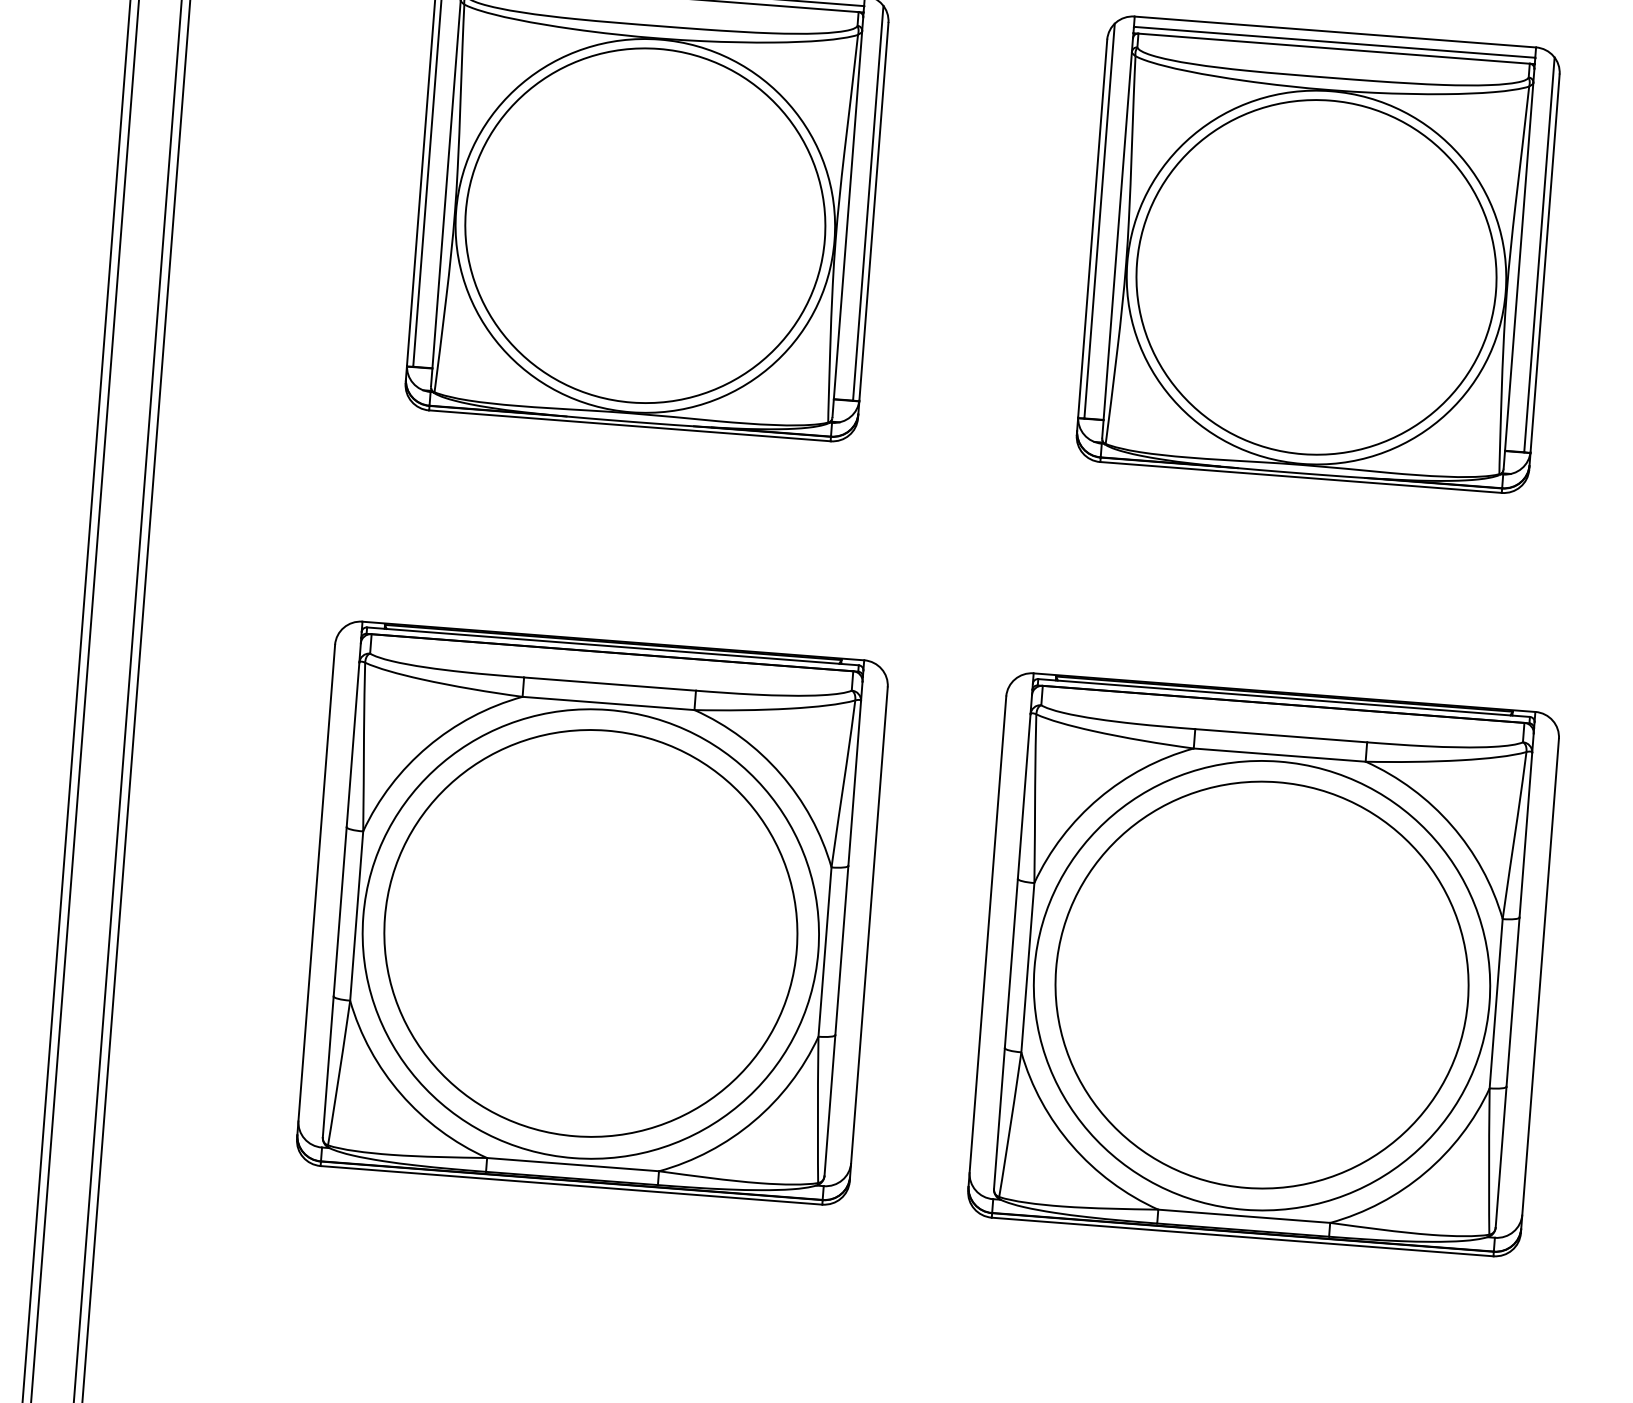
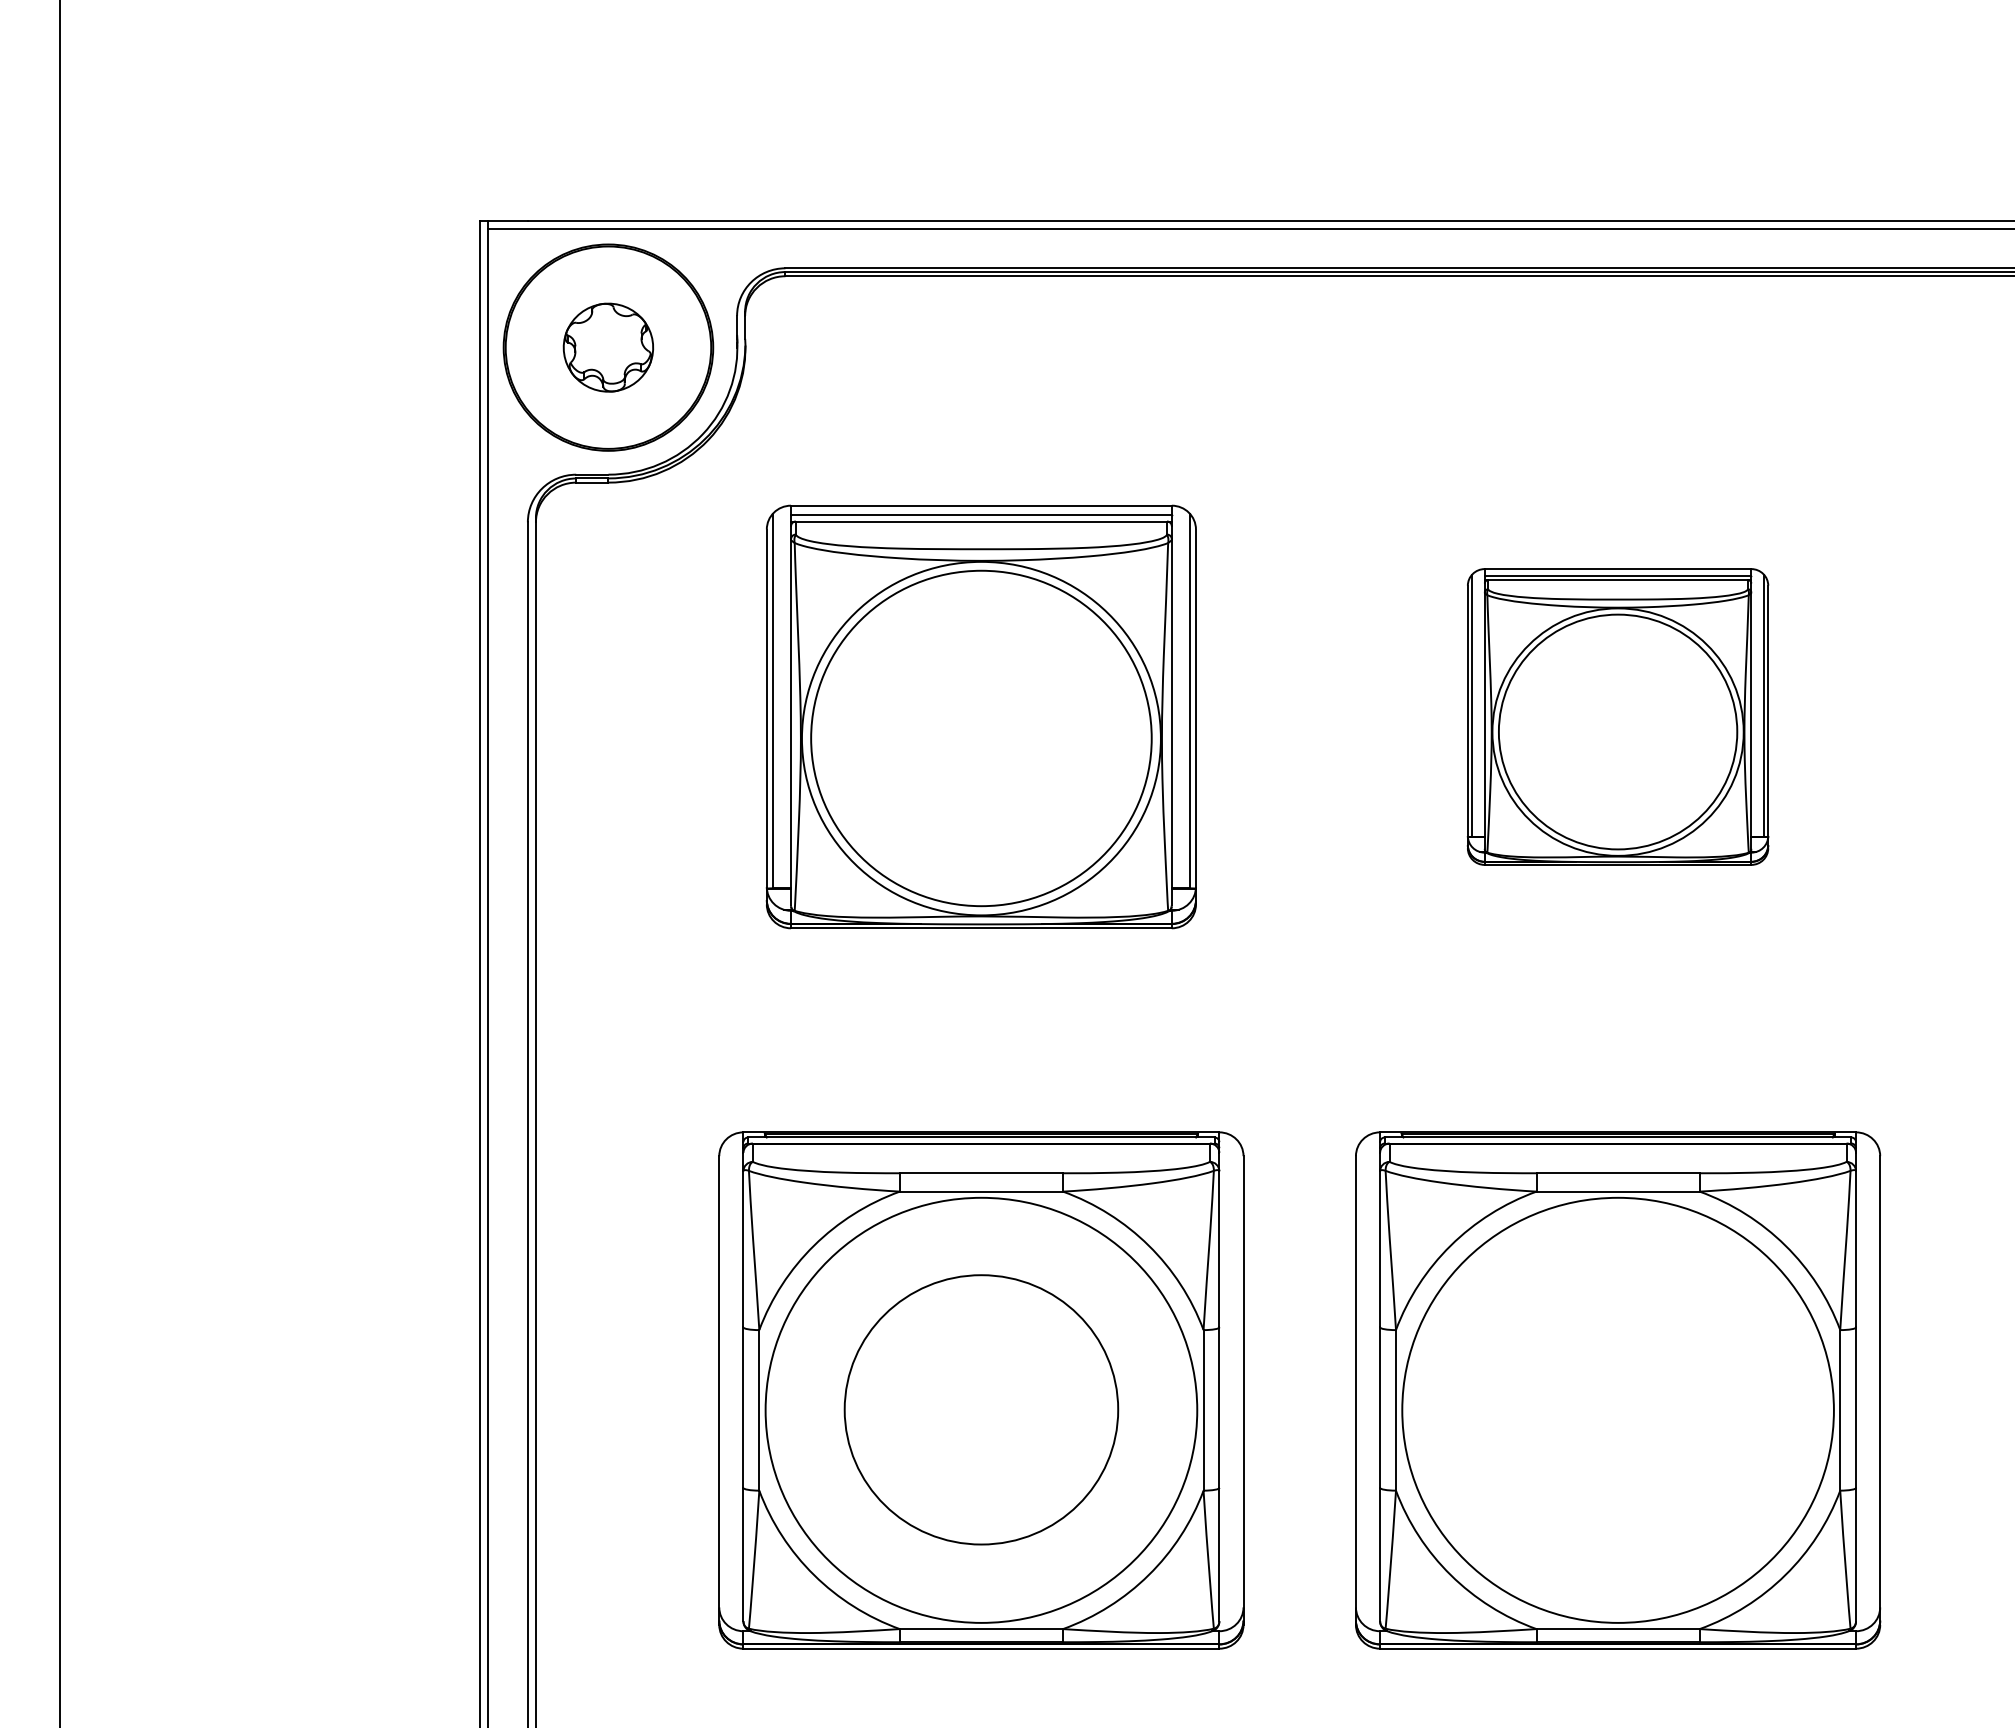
part: (1317, 254) -> (1617, 716), size x0.7
part: (590, 933) -> (981, 1409), size x0.7
part: (1261, 984) -> (1617, 1409), removed

